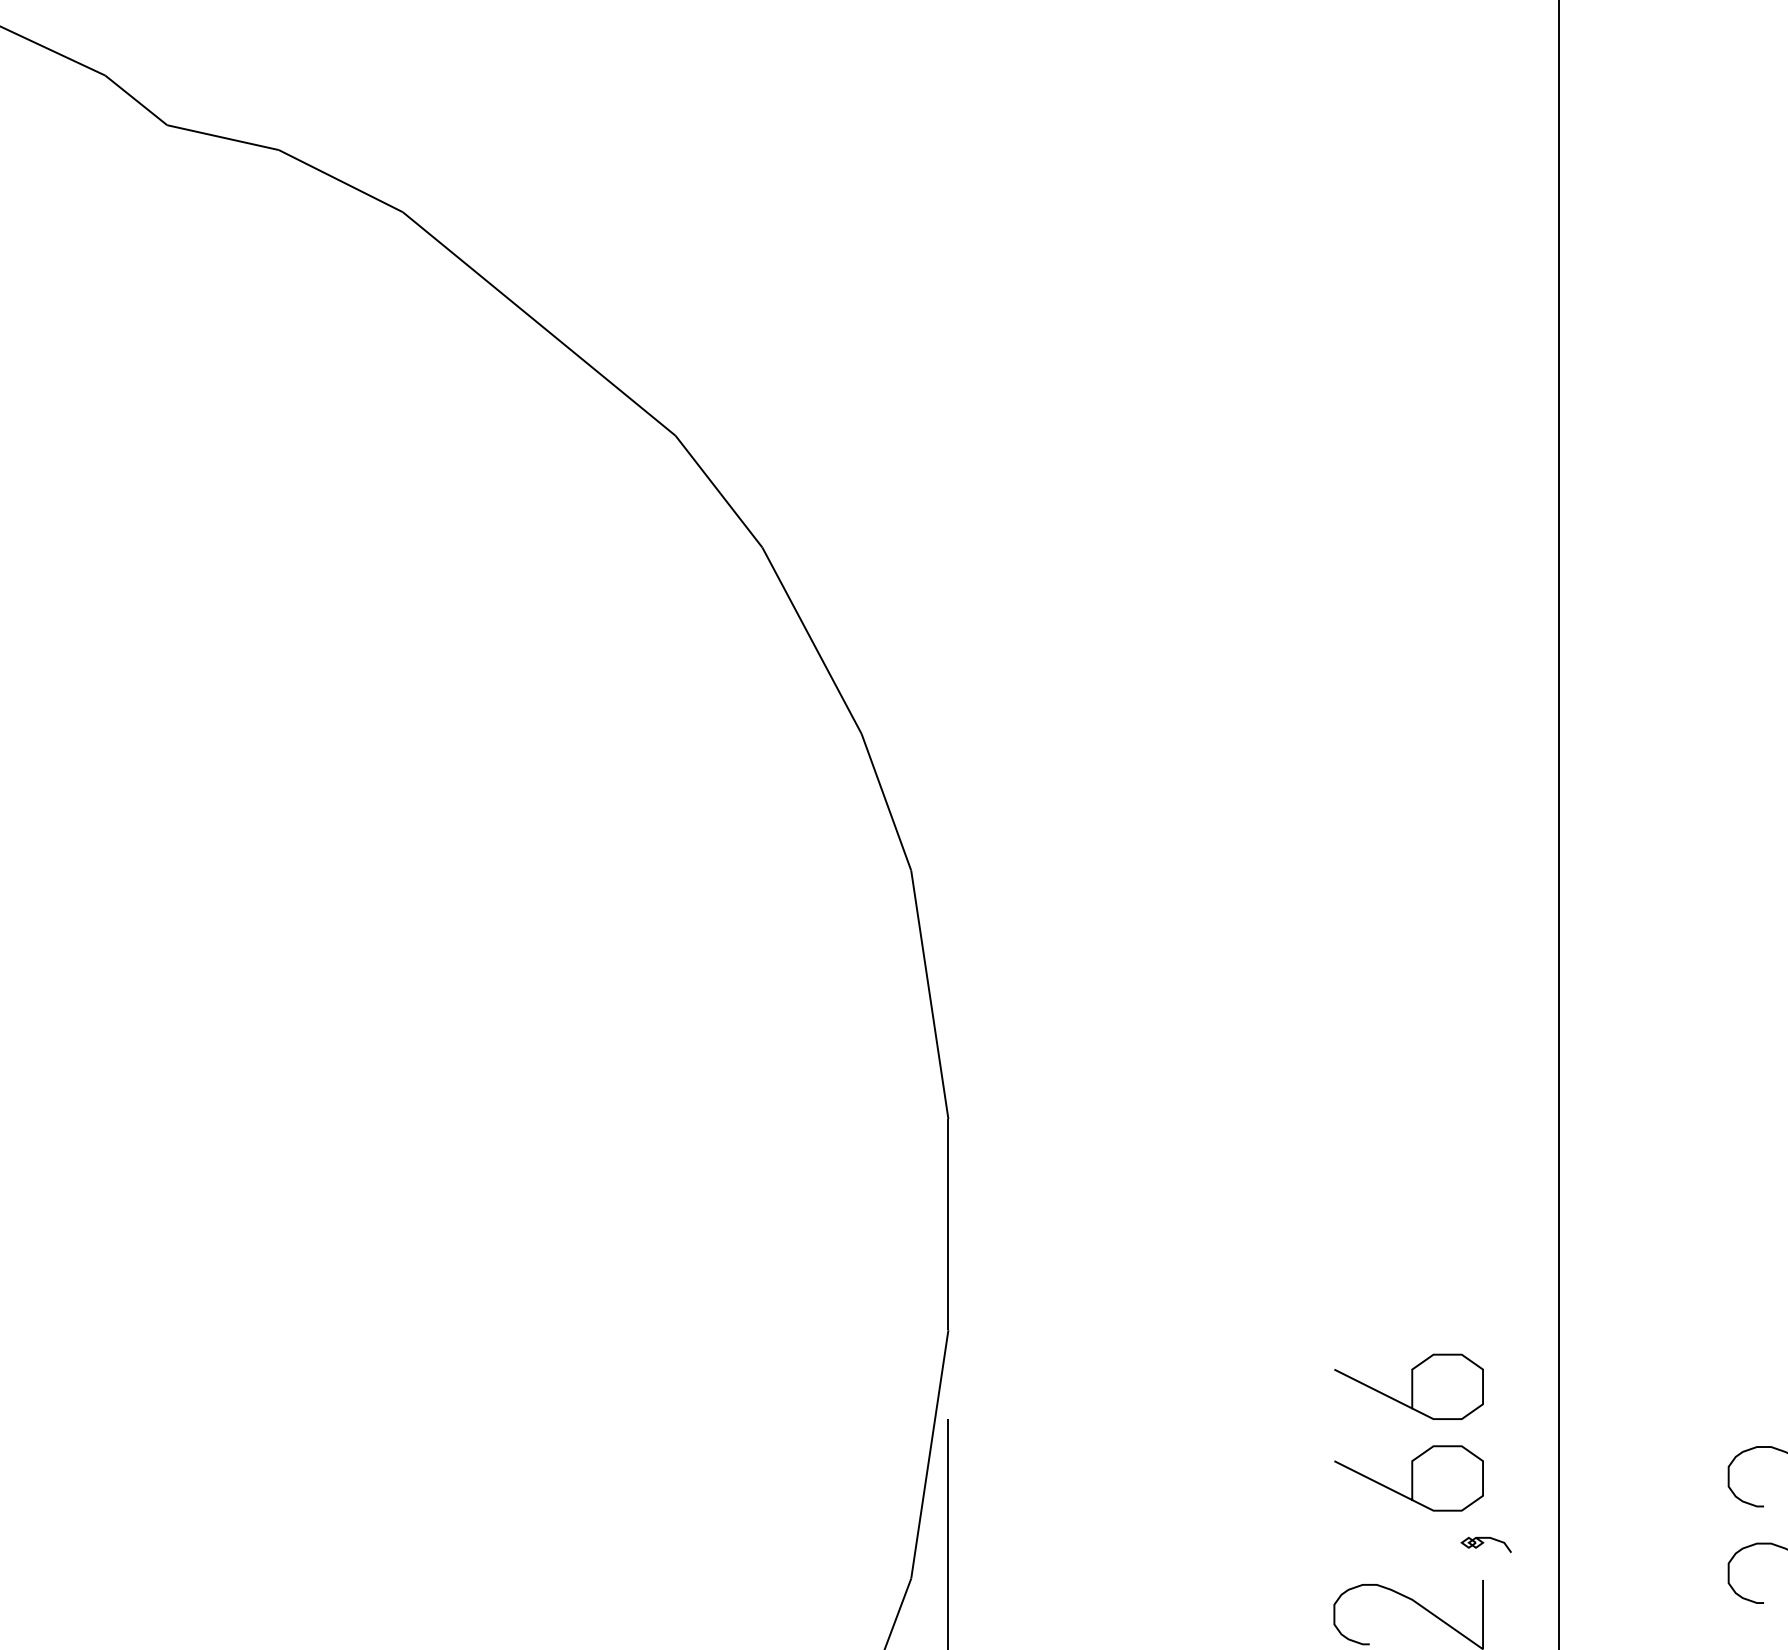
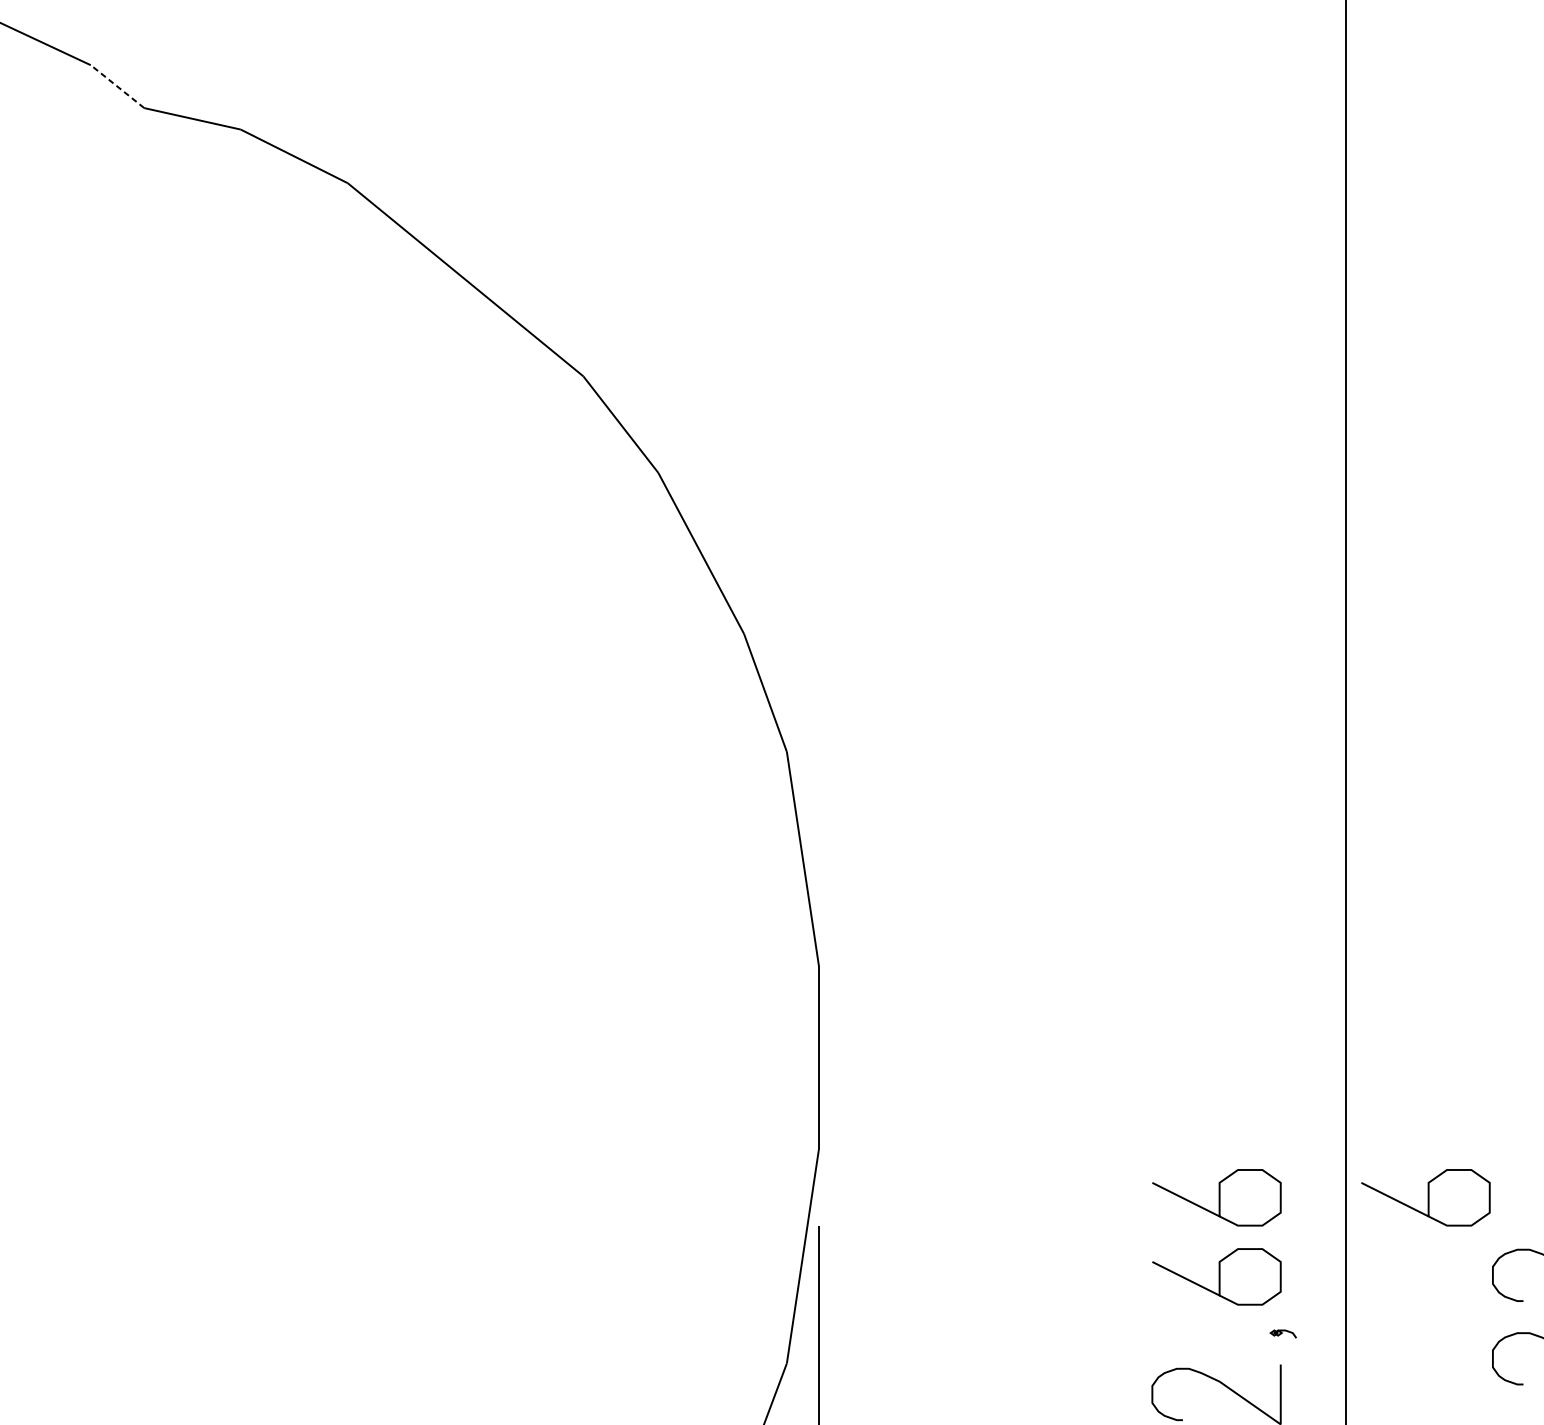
line: (136, 100) -> (117, 86), solid -> dashed
curve: (1653, 1386) -> (1427, 1197), added
part: (1485, 1544) -> (1282, 1333), size x0.6

